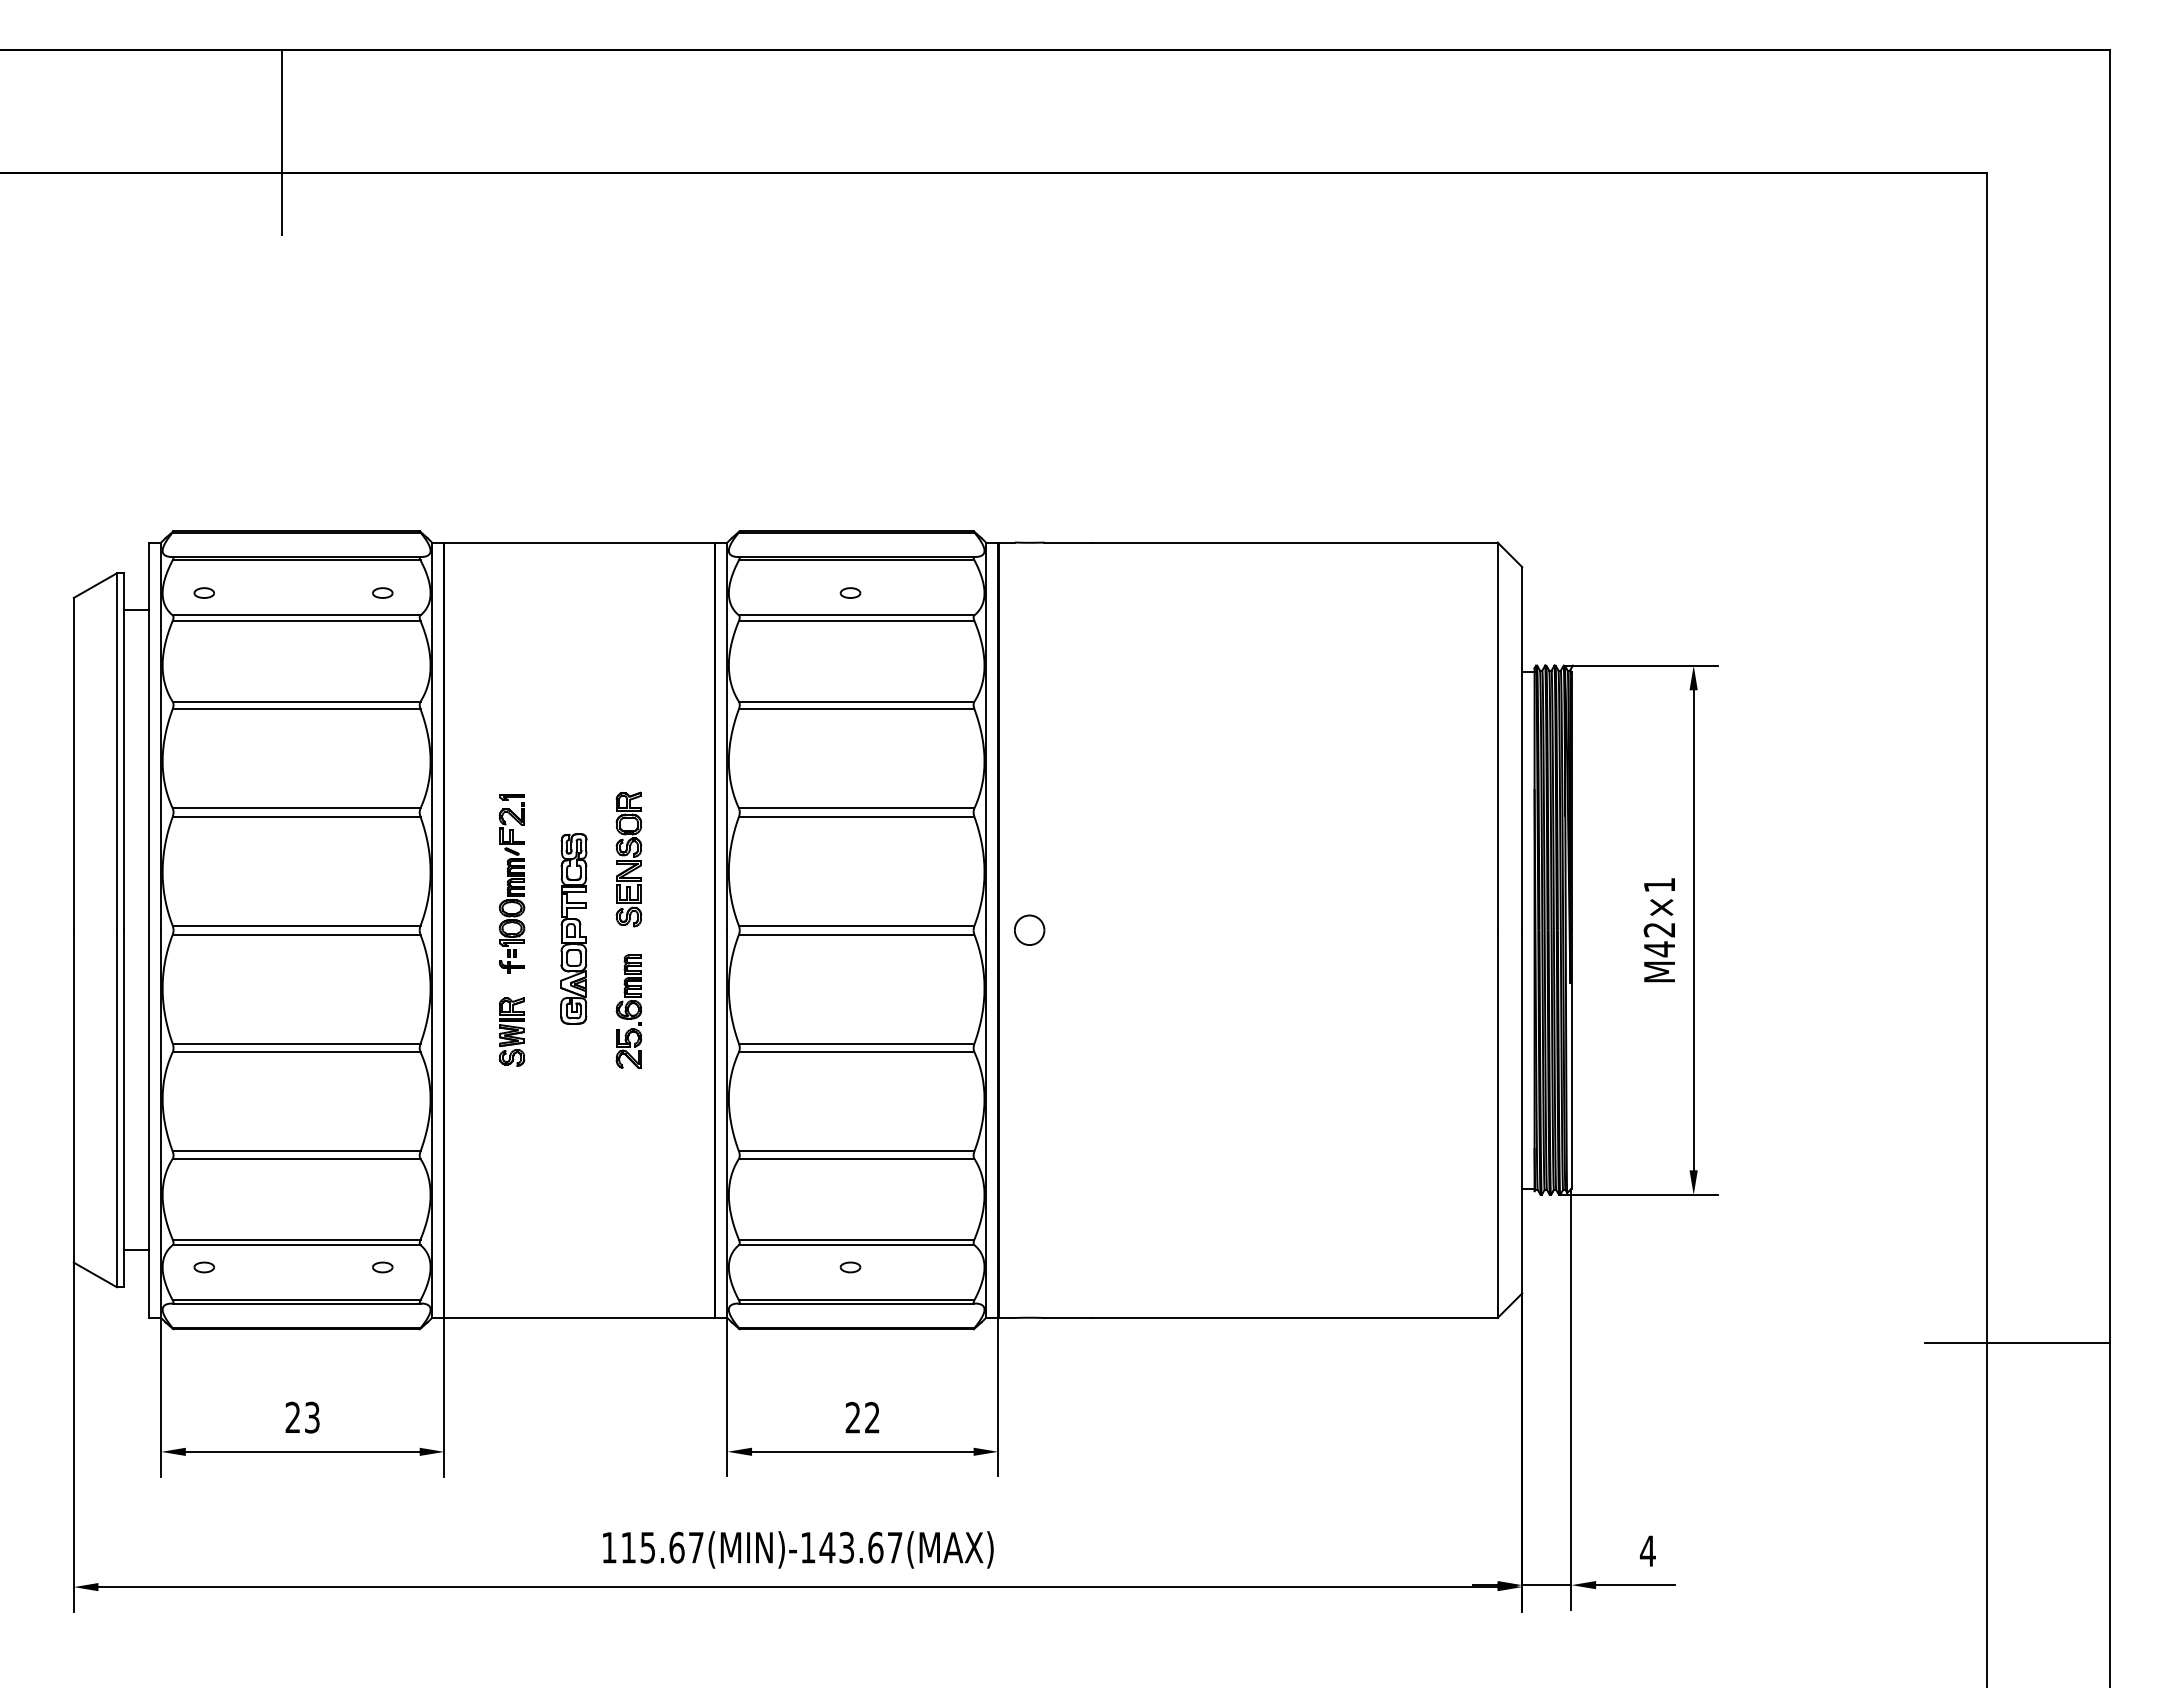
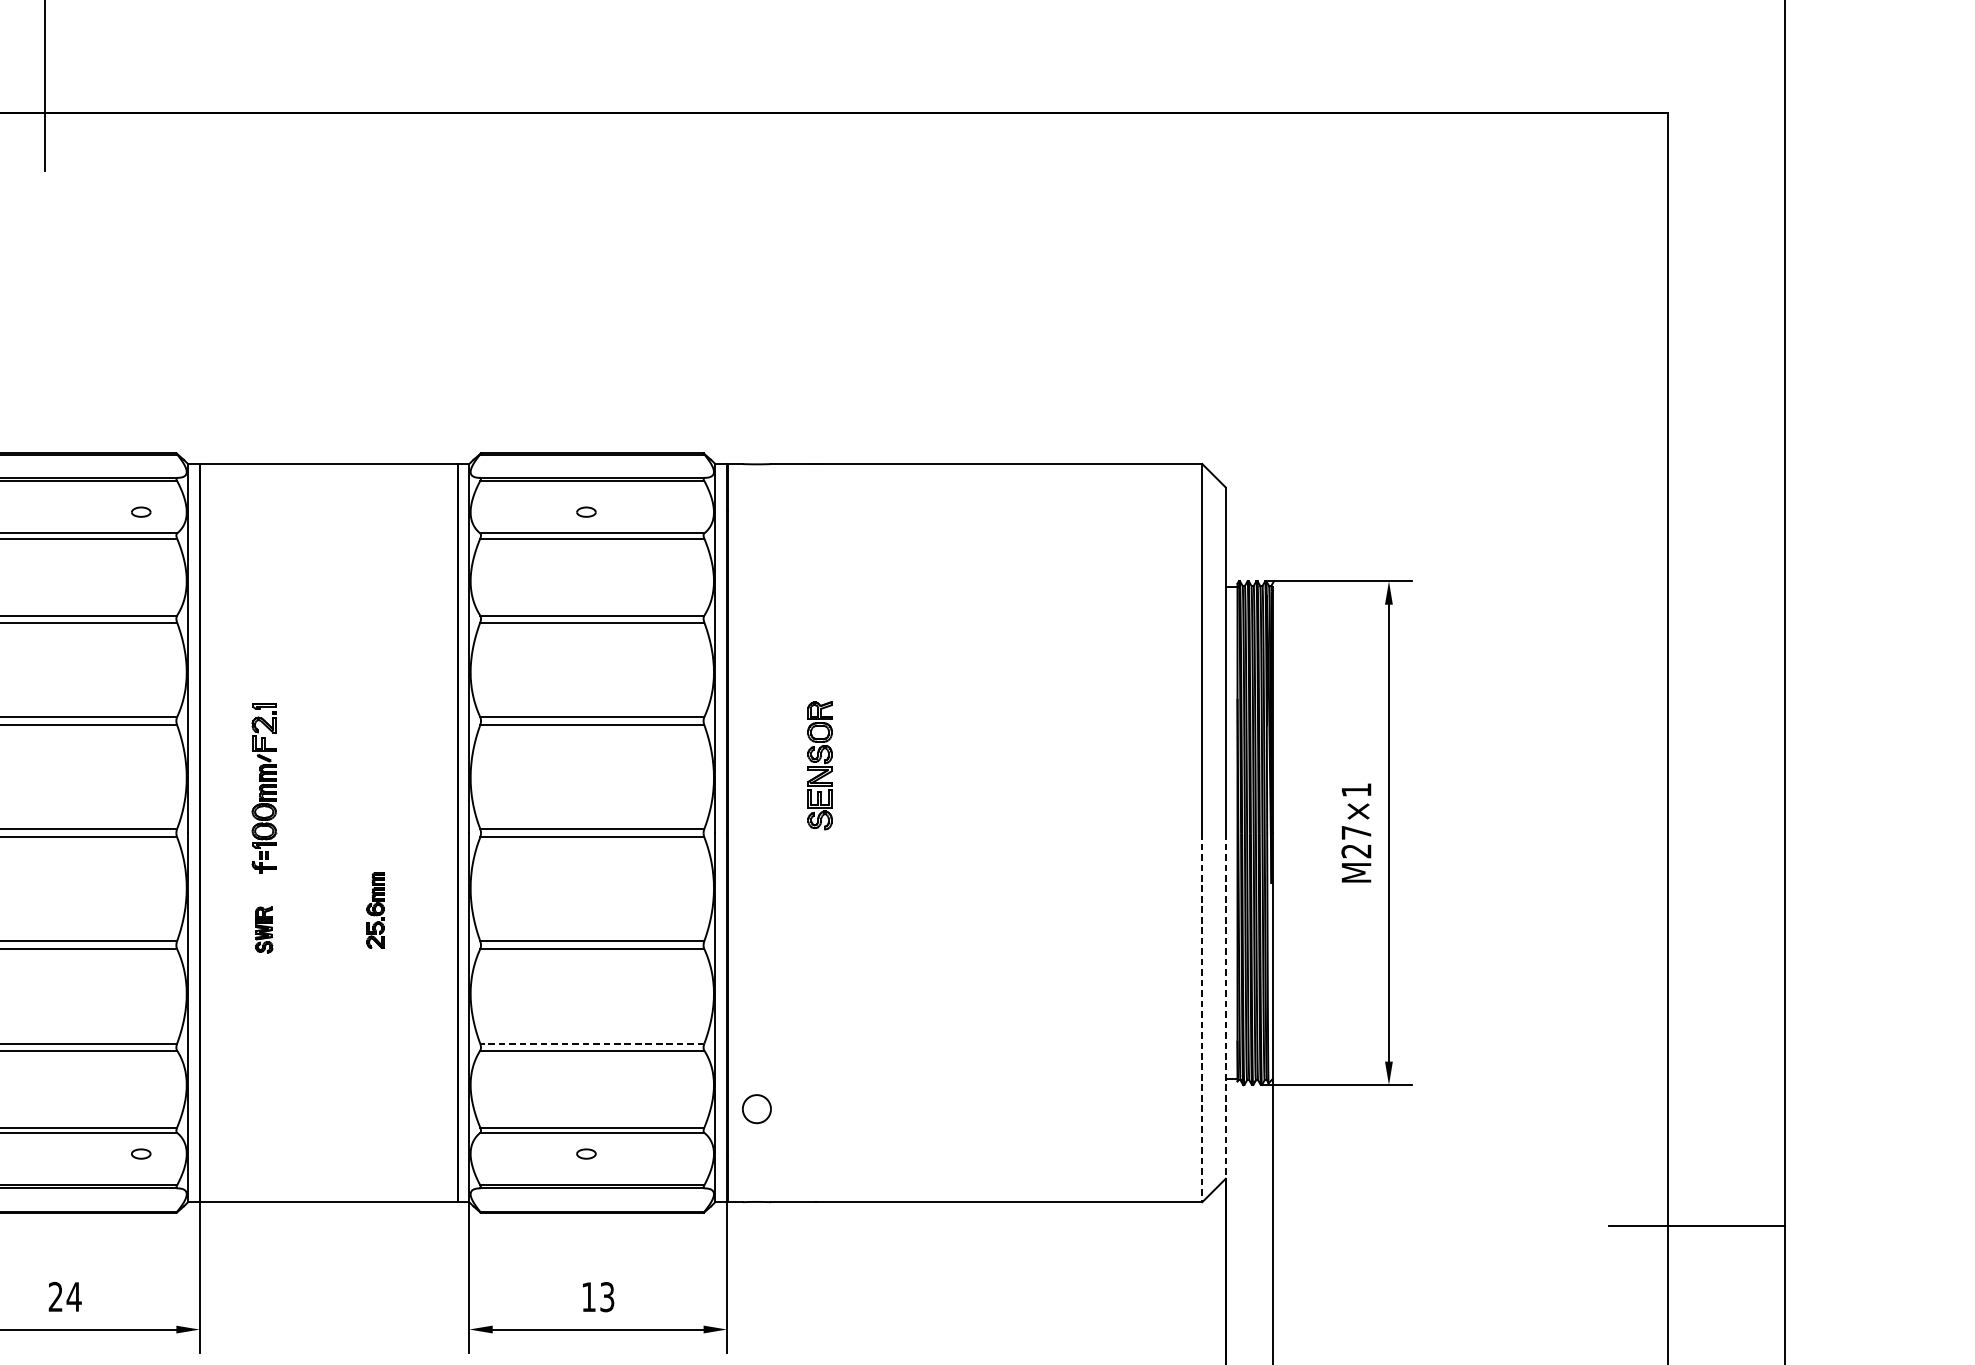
part: (628, 859) -> (819, 765), moved
part: (573, 928) -> (322, 831), removed
part: (1029, 929) -> (756, 1108), moved
text: (1658, 939) -> (1355, 841), M42×1 -> M27×1
part: (628, 1011) -> (375, 910), size x0.7
part: (511, 1031) -> (263, 929), size x0.7
line: (1522, 1111) -> (1226, 1005), solid -> dashed
line: (1497, 1124) -> (1202, 1017), solid -> dashed
line: (856, 1151) -> (592, 1043), solid -> dashed
text: (312, 1417) -> (74, 1296), 23 -> 24
text: (862, 1417) -> (597, 1296), 22 -> 13

